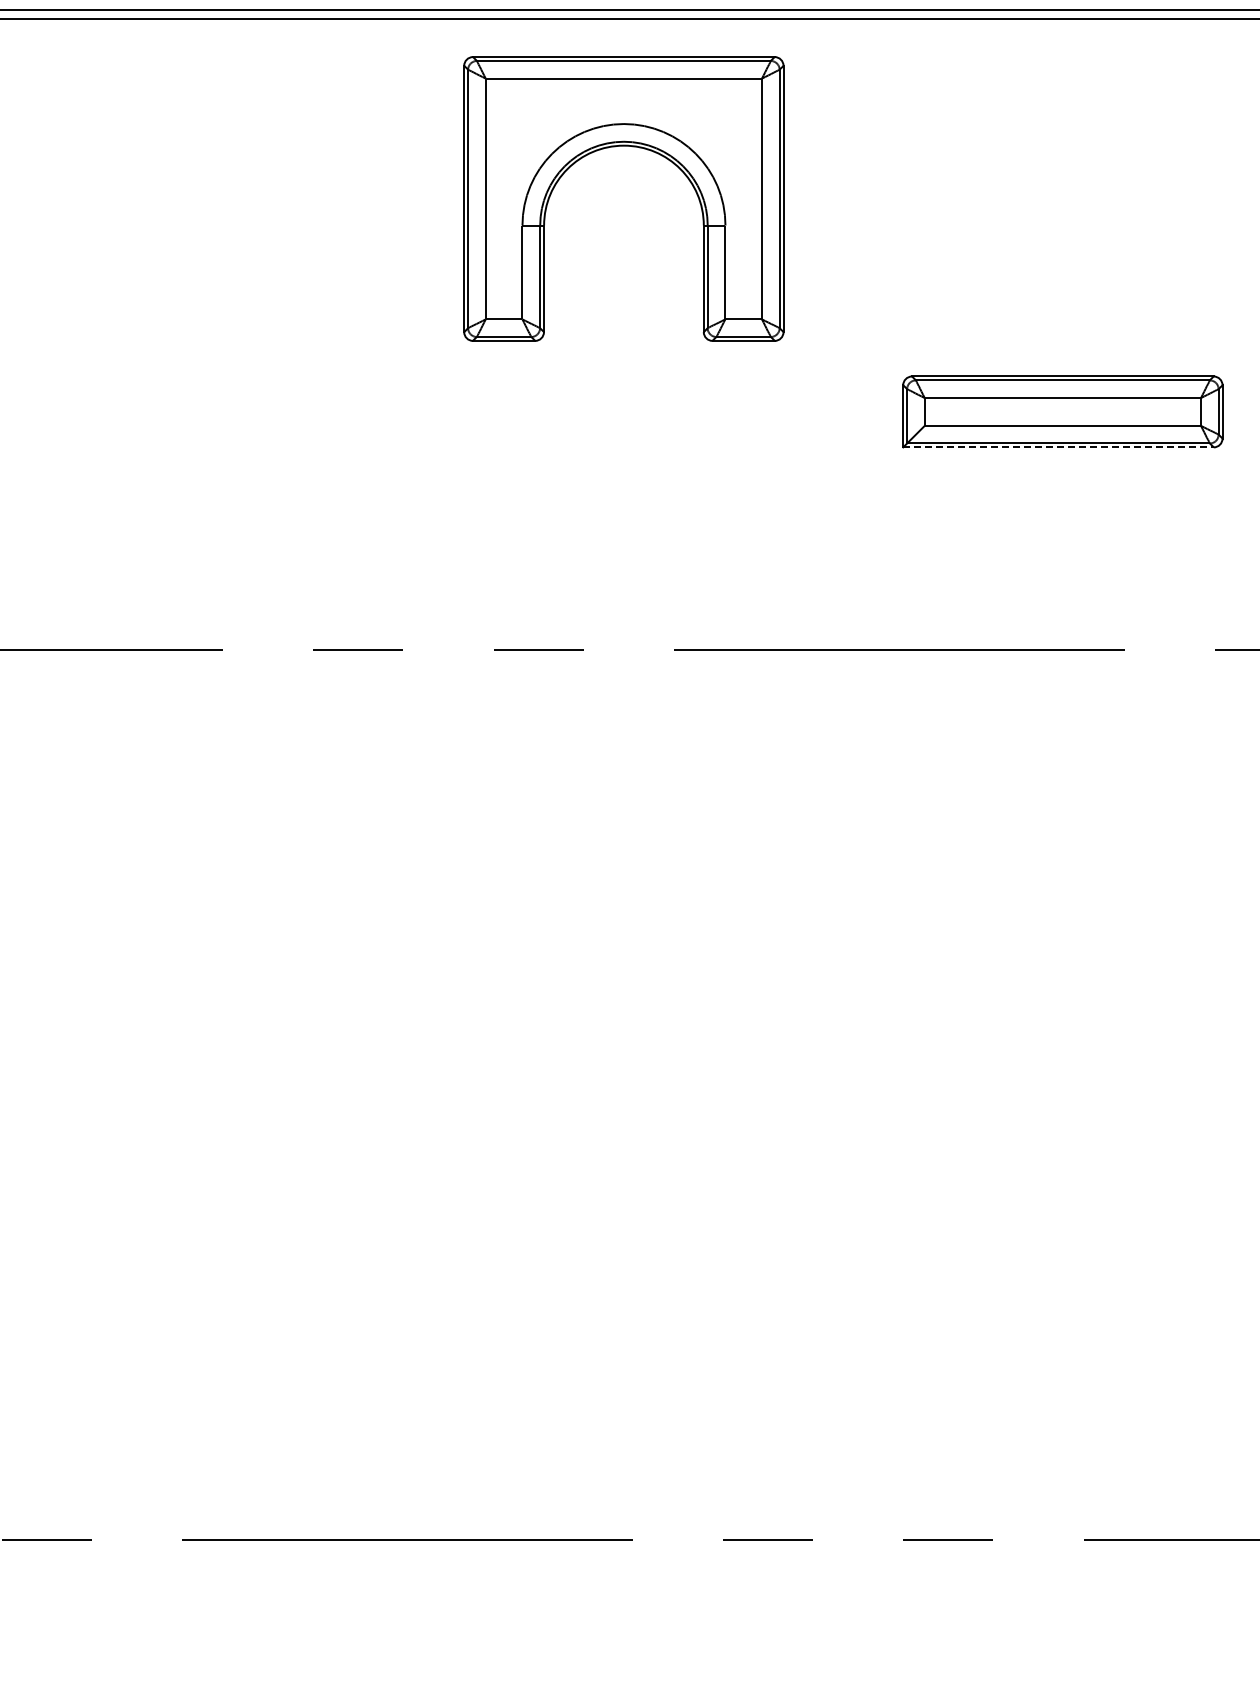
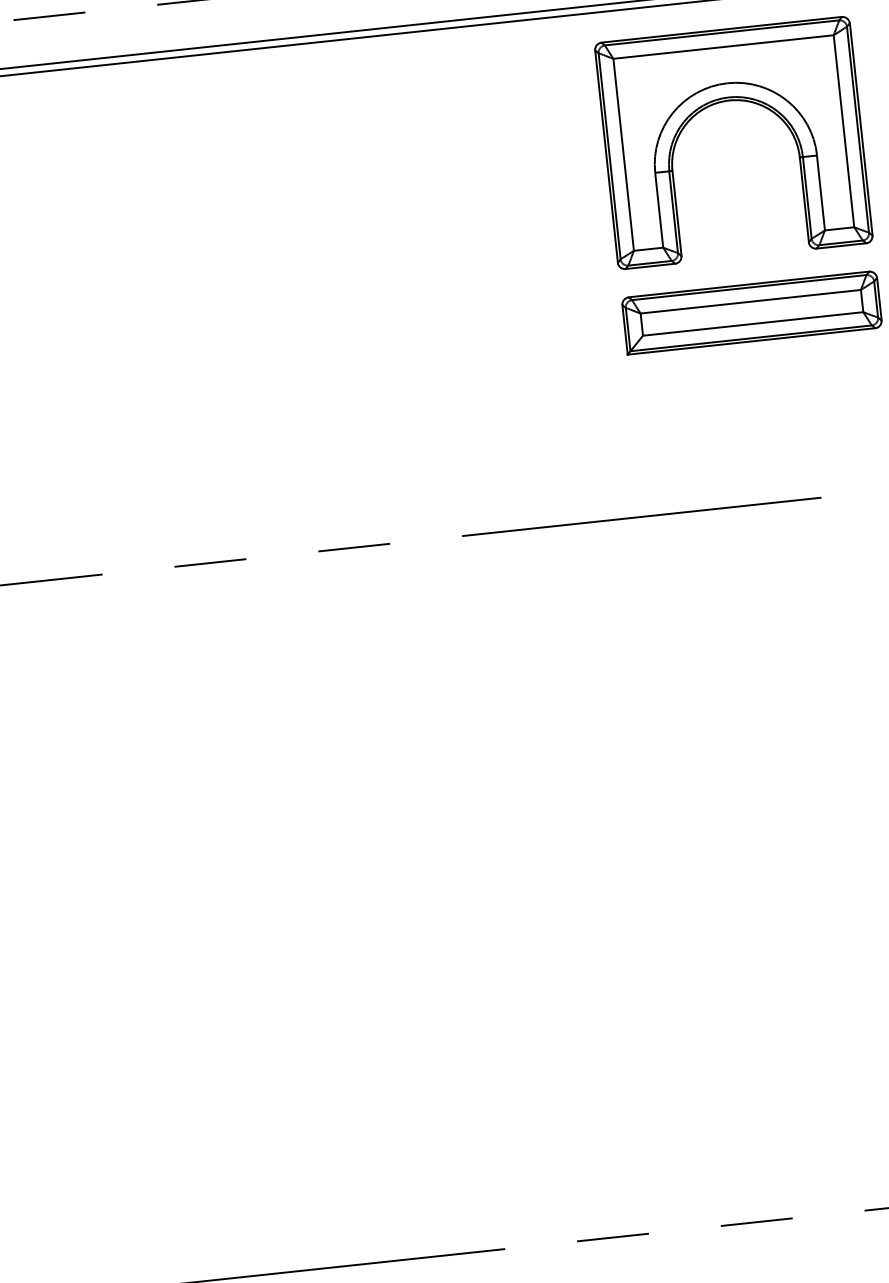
part: (615, 147) -> (722, 102), moved
line: (1059, 447) -> (752, 341), dashed -> solid

